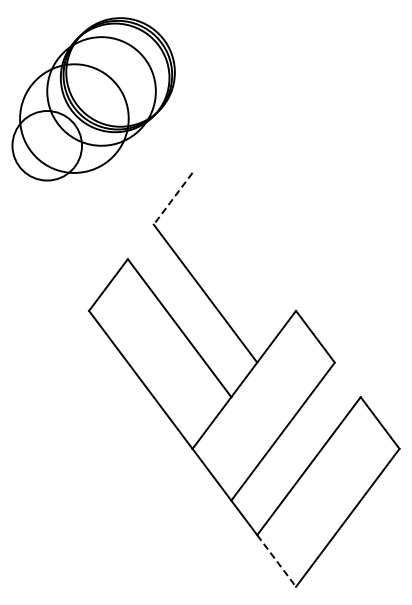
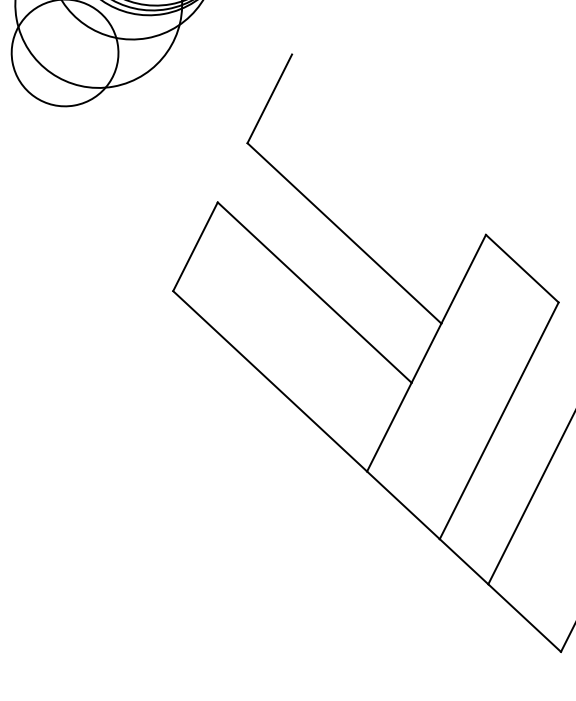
line: (172, 199) -> (268, 100), dashed -> solid
line: (276, 561) -> (524, 618), dashed -> solid

